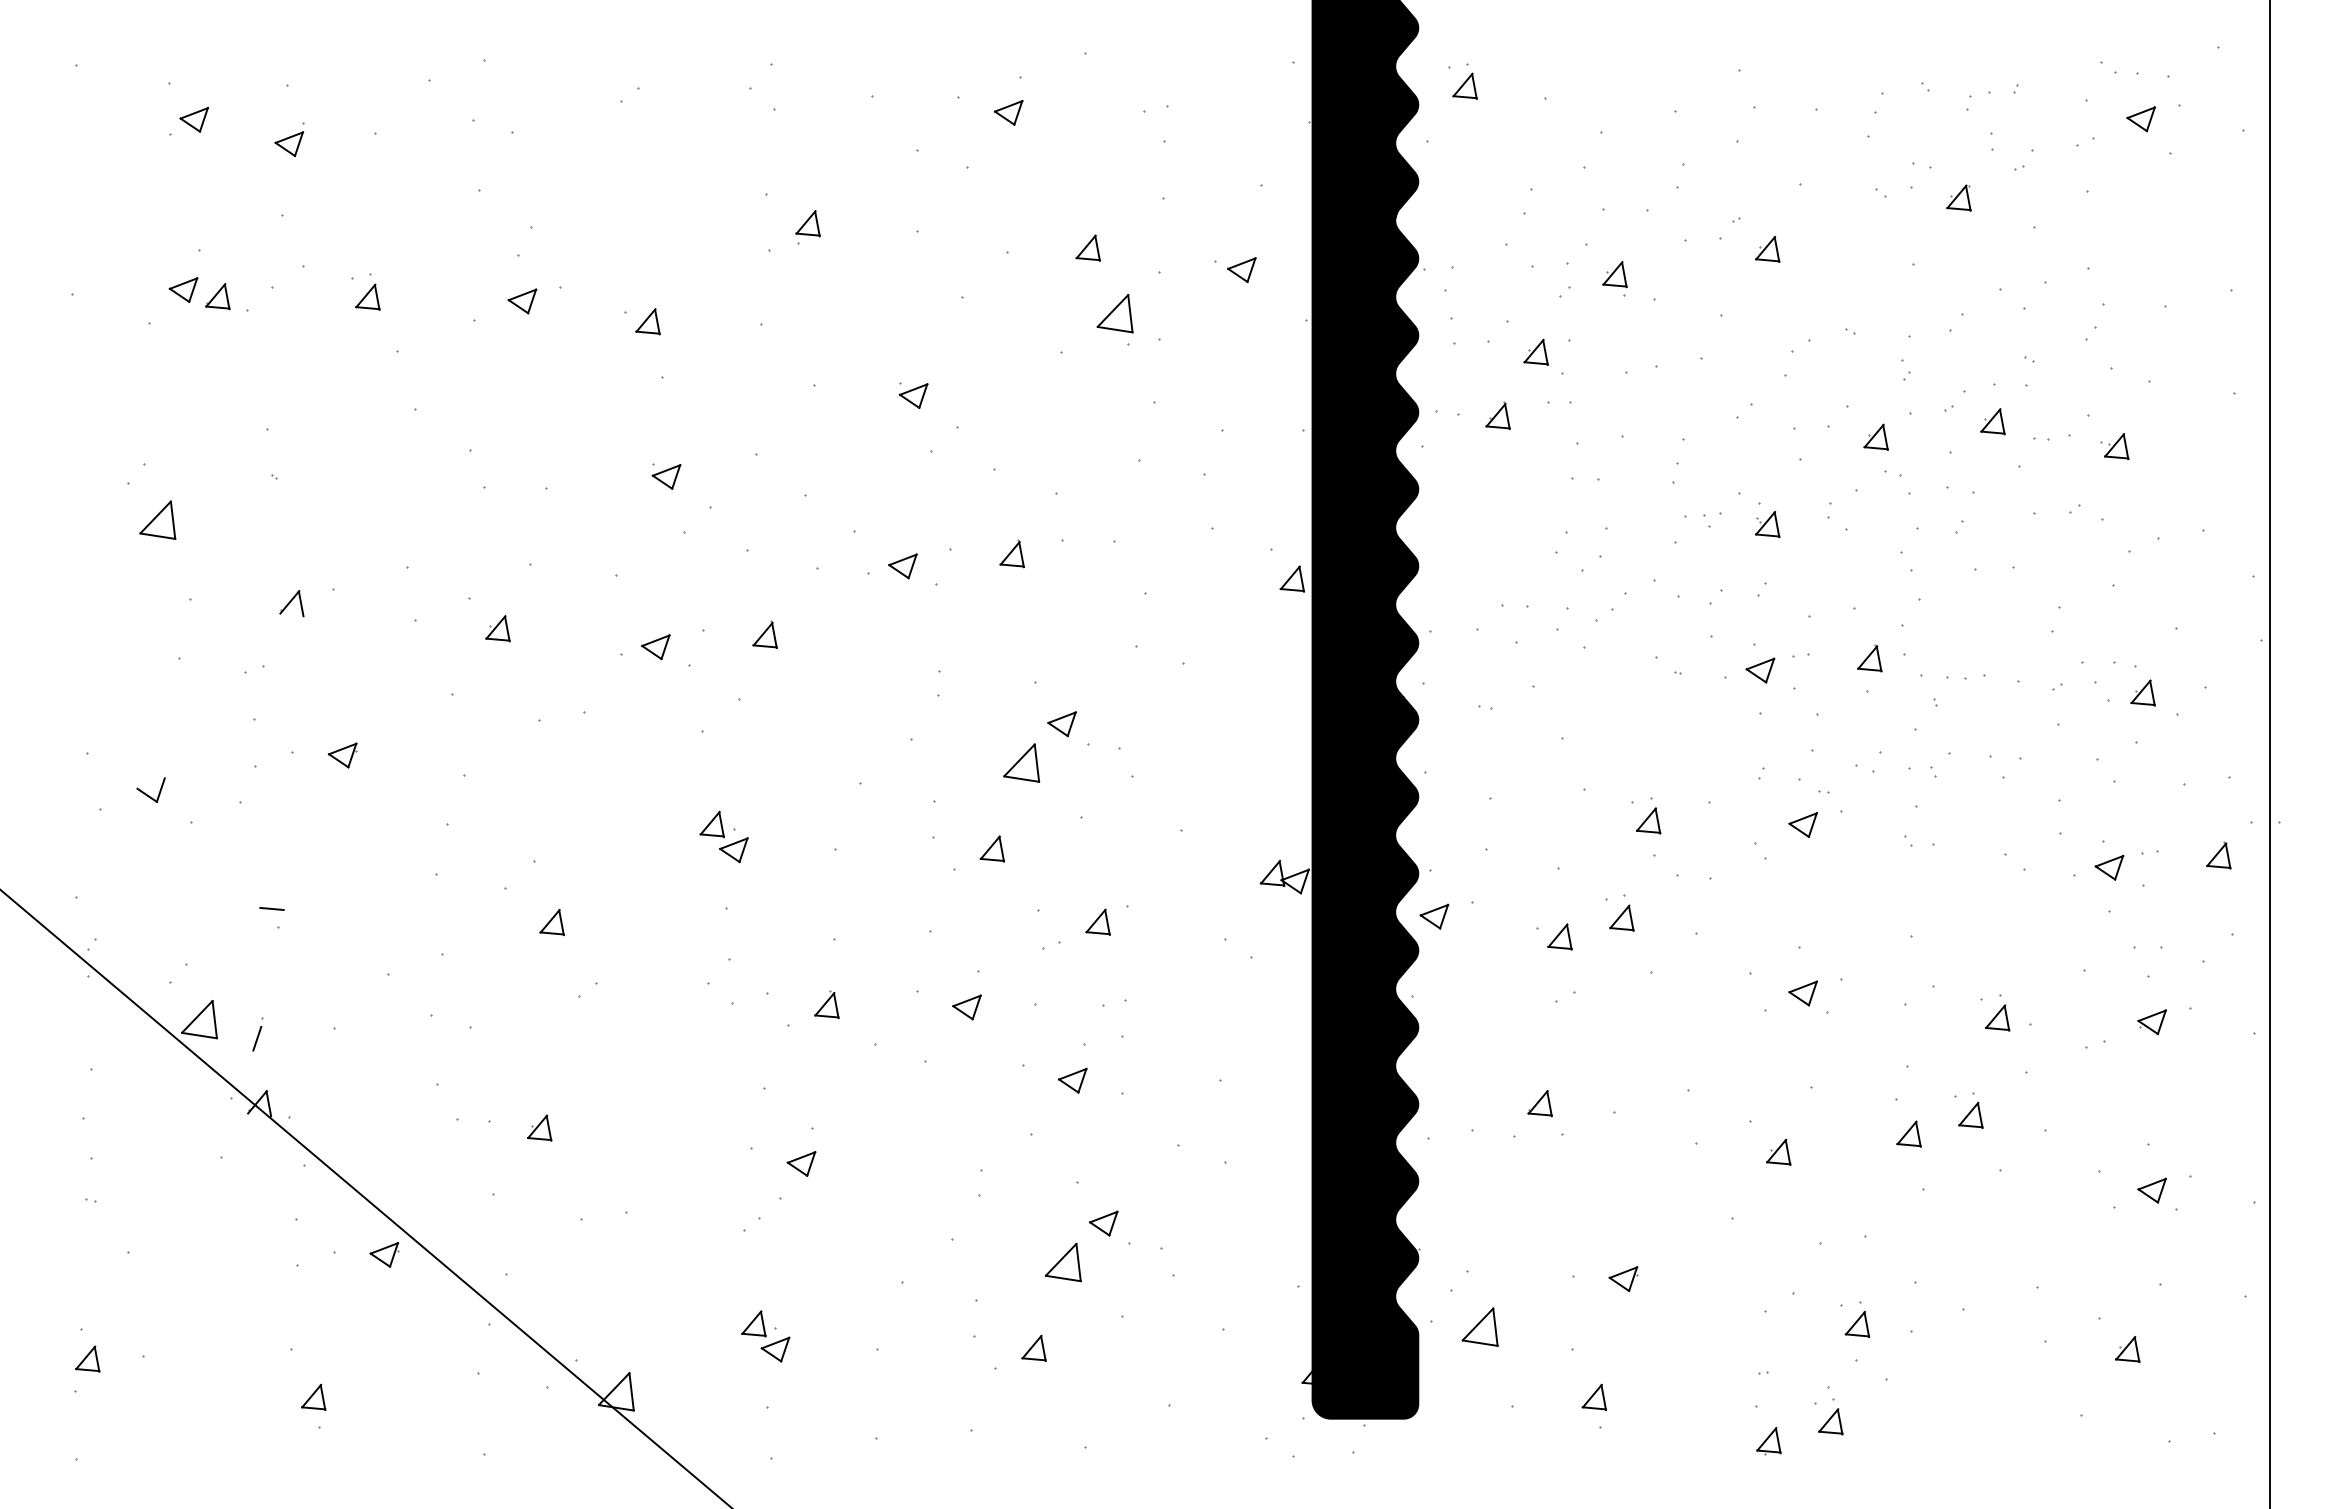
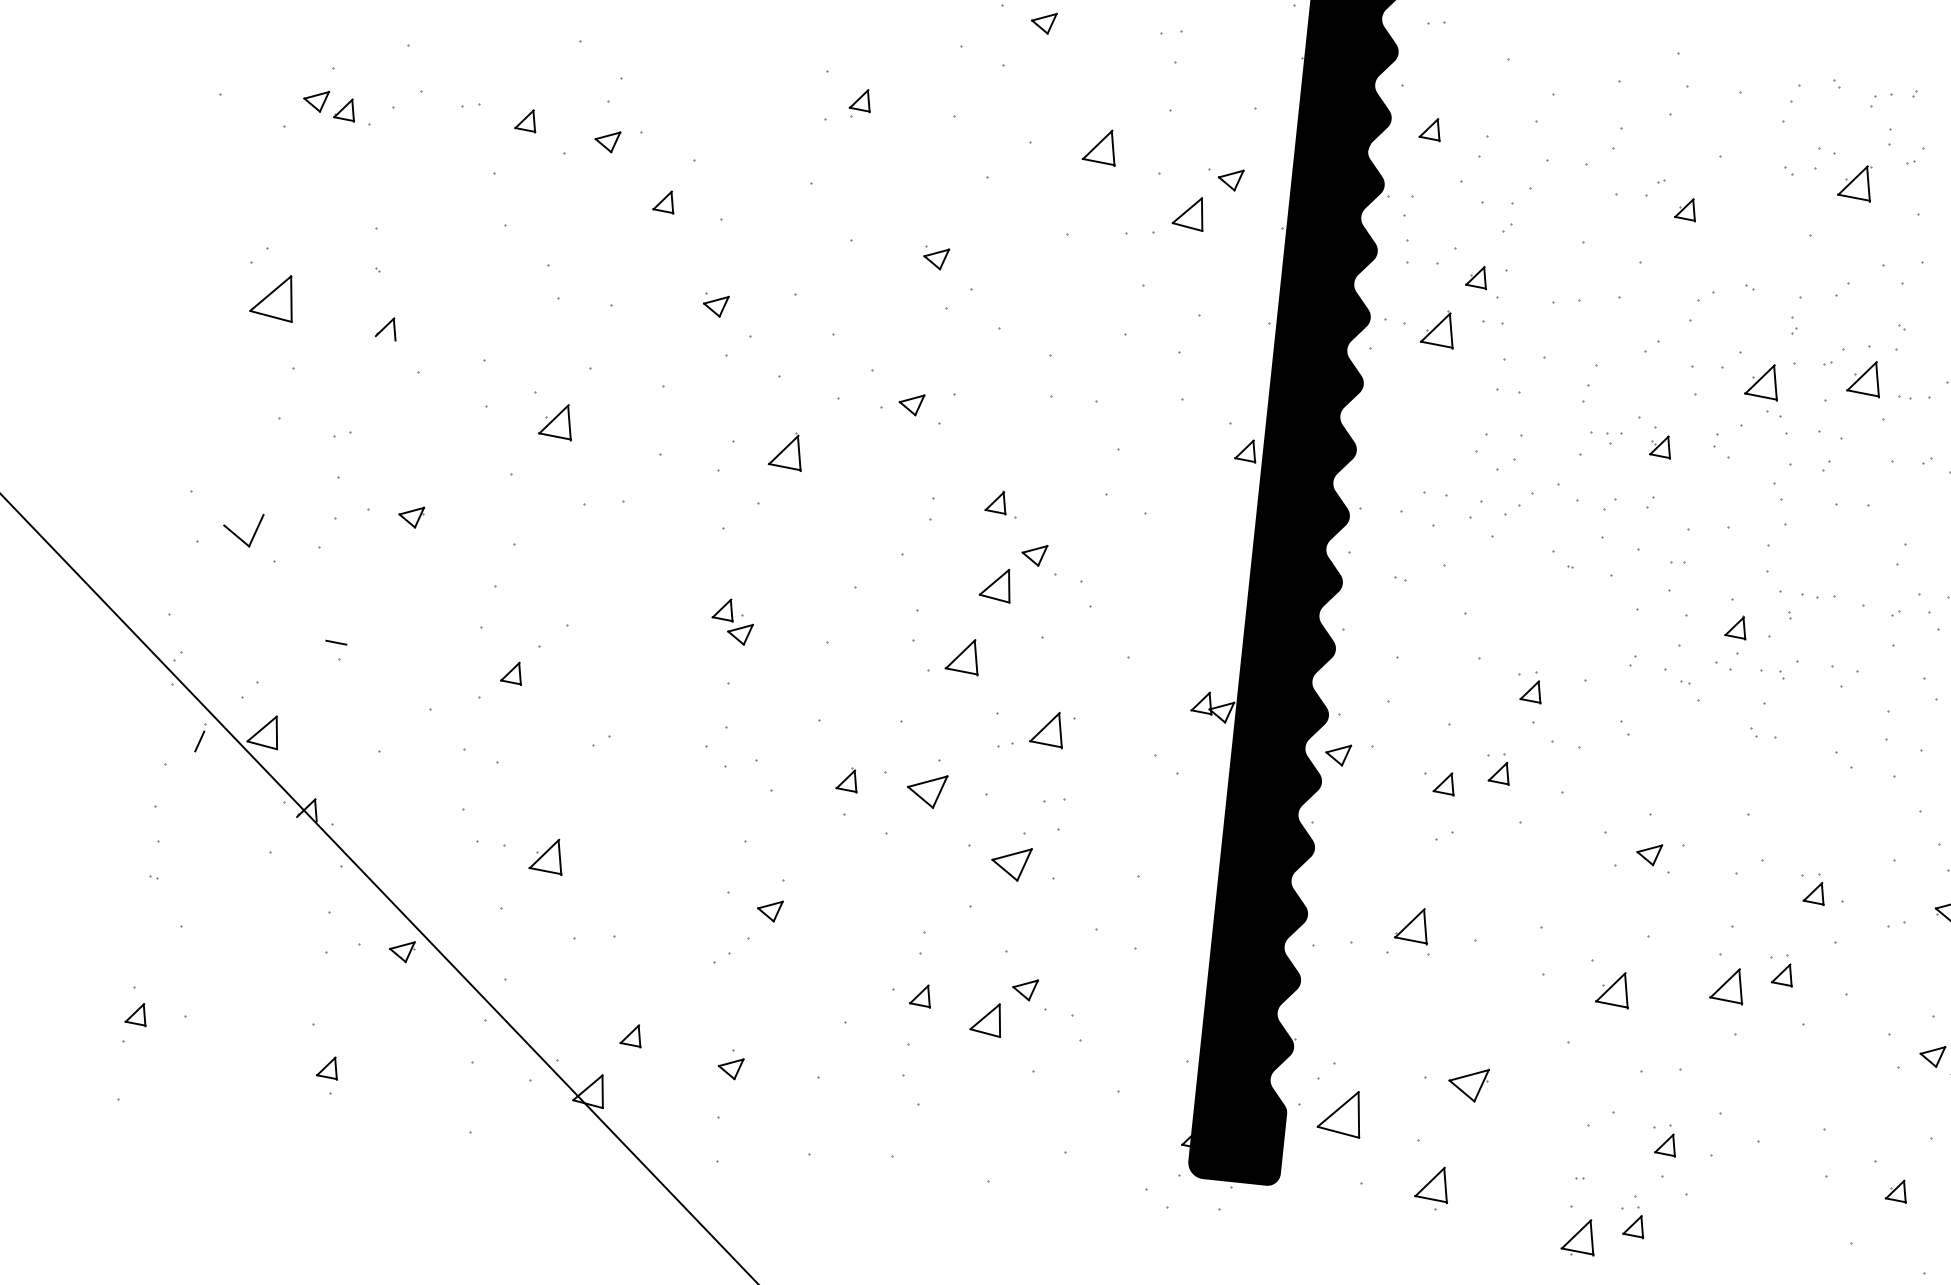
part: (1464, 85) -> (1430, 128), moved
part: (1958, 197) -> (1855, 181), size x1.6
part: (1087, 247) -> (1099, 146), size x1.6
part: (1614, 278) -> (1551, 220), removed
part: (367, 296) -> (525, 119), moved
part: (1114, 313) -> (1188, 213), moved
part: (647, 321) -> (663, 201), moved
part: (1497, 415) -> (1437, 328), size x1.6
part: (1992, 421) -> (1864, 378), size x1.6
part: (1875, 436) -> (1762, 380), size x1.6
part: (157, 519) -> (272, 296), size x1.4
part: (1011, 553) -> (995, 501), moved
part: (291, 603) -> (386, 328), moved
part: (497, 628) -> (556, 421), size x1.6
part: (764, 634) -> (785, 450), size x1.6
part: (655, 647) -> (690, 451), removed
part: (1869, 658) -> (1736, 627), moved
part: (1760, 670) -> (1641, 571), removed
part: (150, 789) -> (242, 528), size x1.6
part: (1802, 824) -> (1663, 708), removed
part: (991, 848) -> (962, 655), size x1.6
part: (2109, 867) -> (1924, 773), removed
part: (1097, 921) -> (1047, 728), size x1.6
part: (551, 922) -> (511, 672), moved
part: (826, 1004) -> (847, 779), moved
part: (966, 1007) -> (926, 790), size x1.6
part: (257, 1034) -> (200, 737), moved
part: (1072, 1080) -> (1011, 863), size x1.6
part: (1539, 1103) -> (1411, 925), size x1.6
part: (539, 1127) -> (547, 855), size x1.6
part: (1908, 1133) -> (1727, 984), size x1.6
part: (1778, 1151) -> (1613, 988), size x1.6
part: (1623, 1279) -> (1468, 1084), size x1.6
part: (753, 1323) -> (631, 1035), moved
part: (1479, 1326) -> (1339, 1112), size x1.4
part: (1033, 1347) -> (920, 994), moved
part: (1593, 1396) -> (1431, 1182), size x1.6
part: (1768, 1441) -> (1578, 1237), size x1.6

